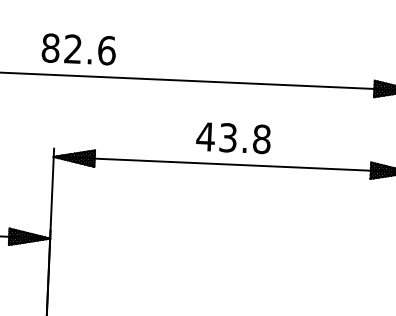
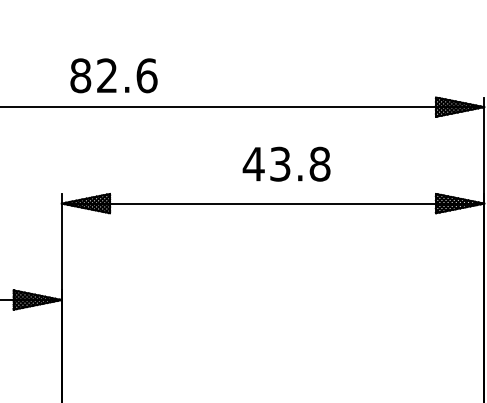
text: (78, 49) -> (113, 75), moved
text: (233, 137) -> (286, 163), moved

